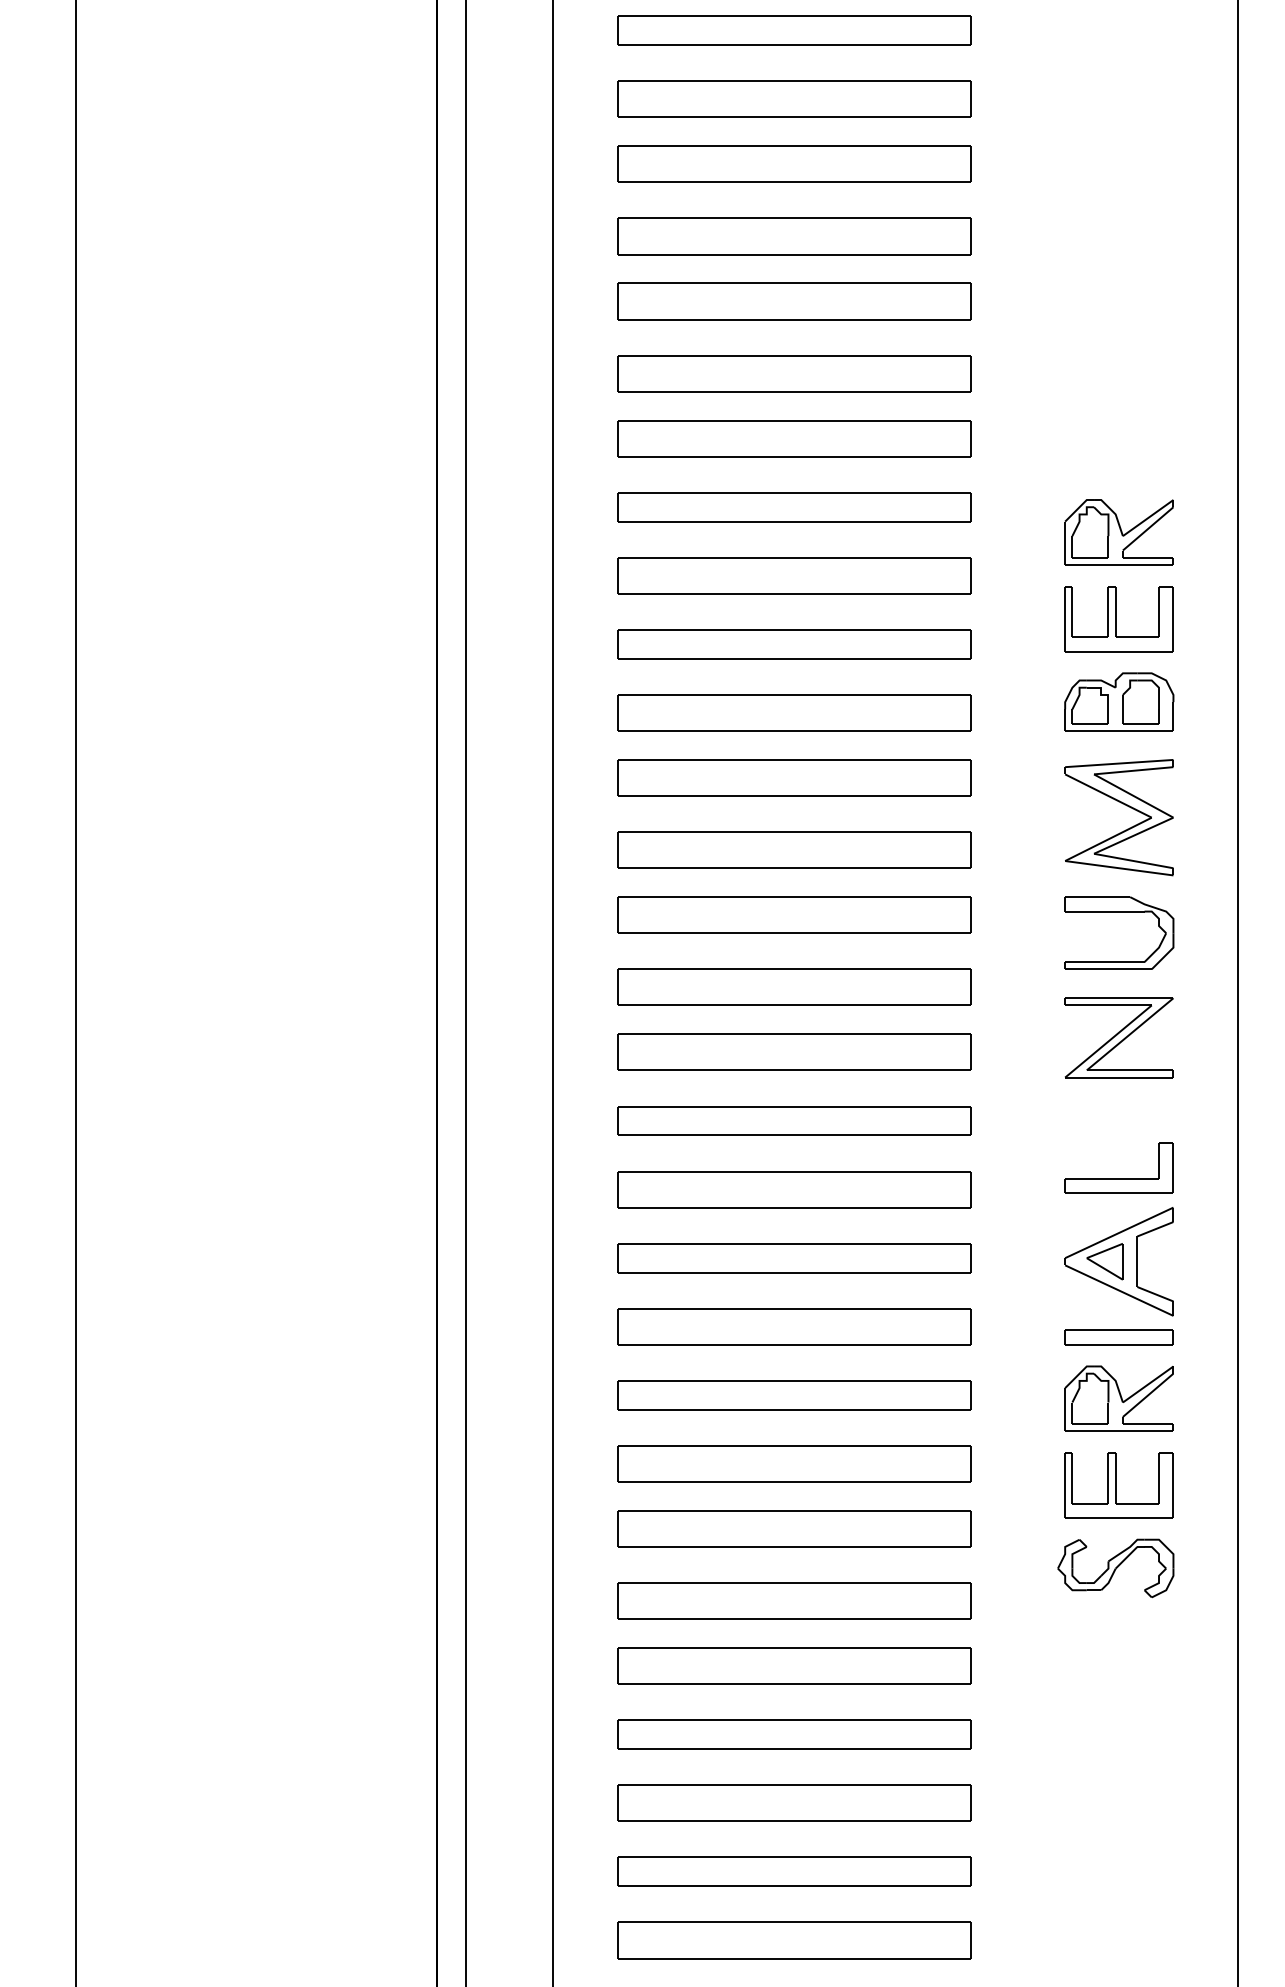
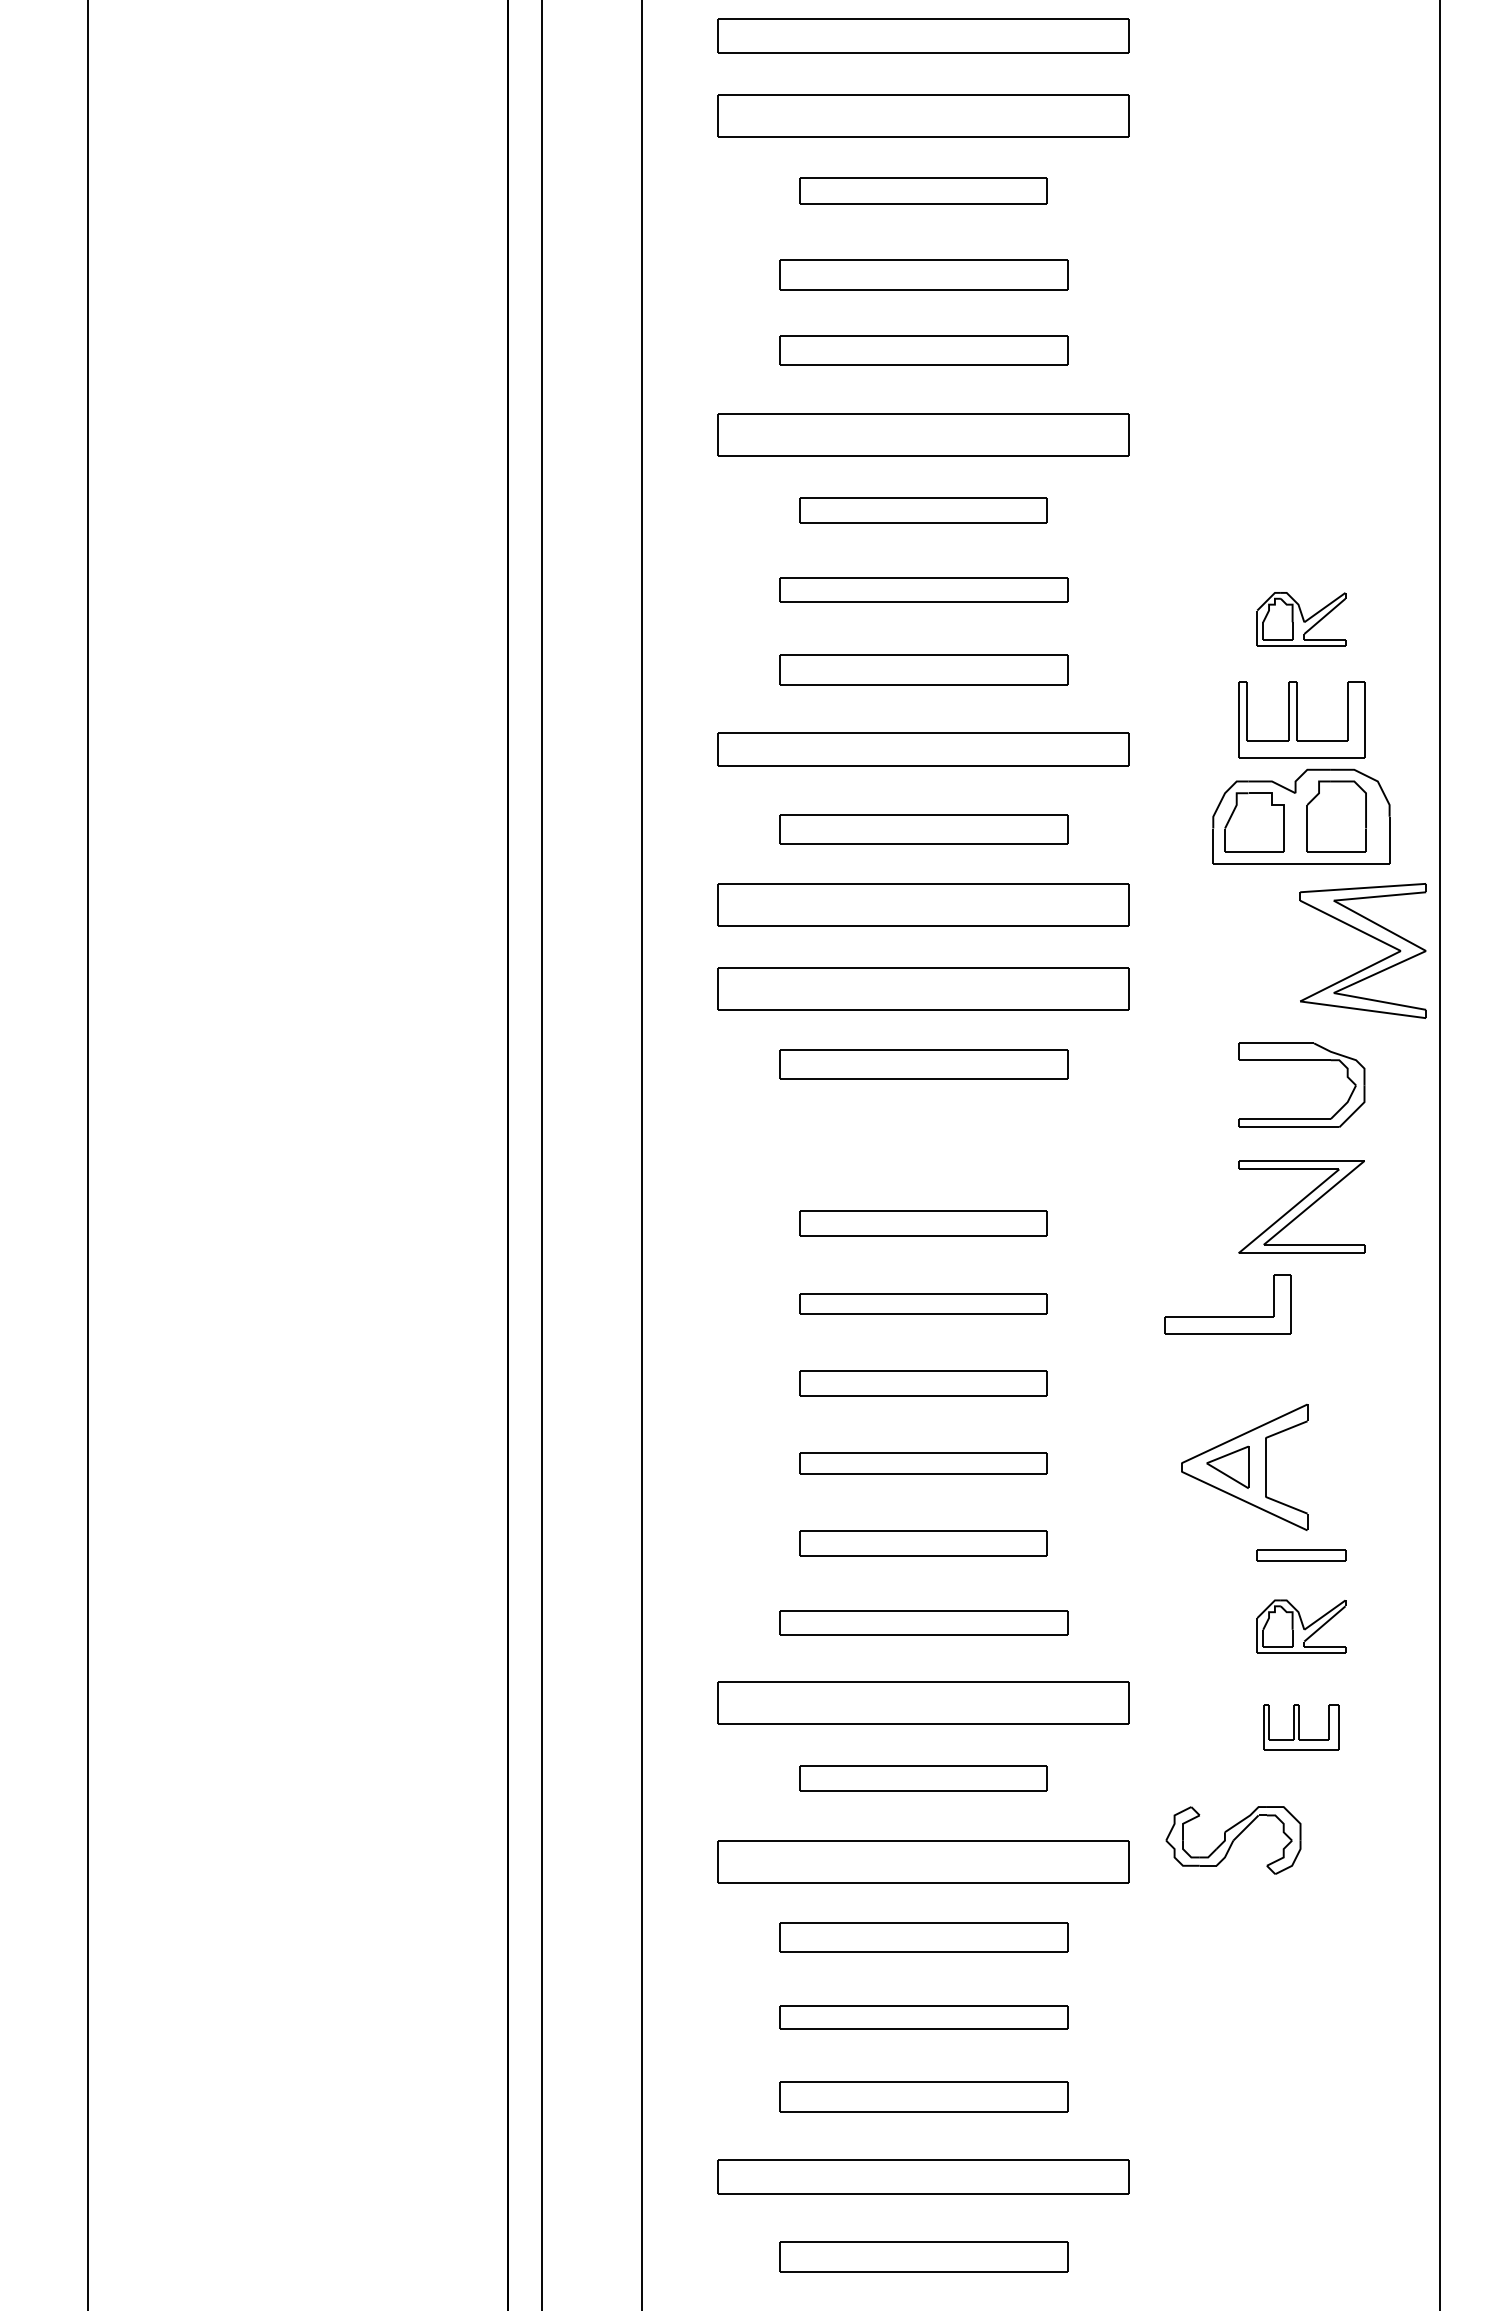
part: (794, 163) -> (923, 190), size x0.6
part: (794, 236) -> (923, 275), size x0.7
part: (794, 301) -> (923, 350), size x0.7
part: (794, 438) -> (923, 510), size x0.6
part: (794, 507) -> (923, 590), size x0.7
part: (1118, 532) -> (1300, 619), size x0.7
part: (794, 575) -> (923, 669), size x0.7
part: (1119, 701) -> (1301, 815), size x1.4
part: (794, 712) -> (923, 828), size x0.7
part: (1124, 805) -> (1369, 936), moved
part: (794, 914) -> (923, 1063), size x0.7
part: (794, 986) -> (923, 1147), removed
part: (794, 1051) -> (923, 1222), size x0.6
part: (794, 1120) -> (923, 1303), size x0.6
part: (1118, 1178) -> (1227, 1317), moved
part: (794, 1189) -> (923, 1383), size x0.6
part: (794, 1258) -> (923, 1463), size x0.6
part: (1118, 1261) -> (1243, 1467), moved
part: (794, 1326) -> (923, 1542), size x0.6
part: (1118, 1337) -> (1300, 1555), size x0.7
part: (794, 1395) -> (923, 1623), size x0.7
part: (1118, 1398) -> (1300, 1626), size x0.7
part: (1118, 1485) -> (1300, 1727), size x0.6
part: (794, 1528) -> (923, 1777), size x0.6
part: (1115, 1568) -> (1233, 1840), moved
part: (794, 1665) -> (923, 1937), size x0.7
part: (794, 1734) -> (923, 2017), size x0.7
part: (794, 1802) -> (923, 2096), size x0.7
part: (794, 1940) -> (923, 2256), size x0.7

